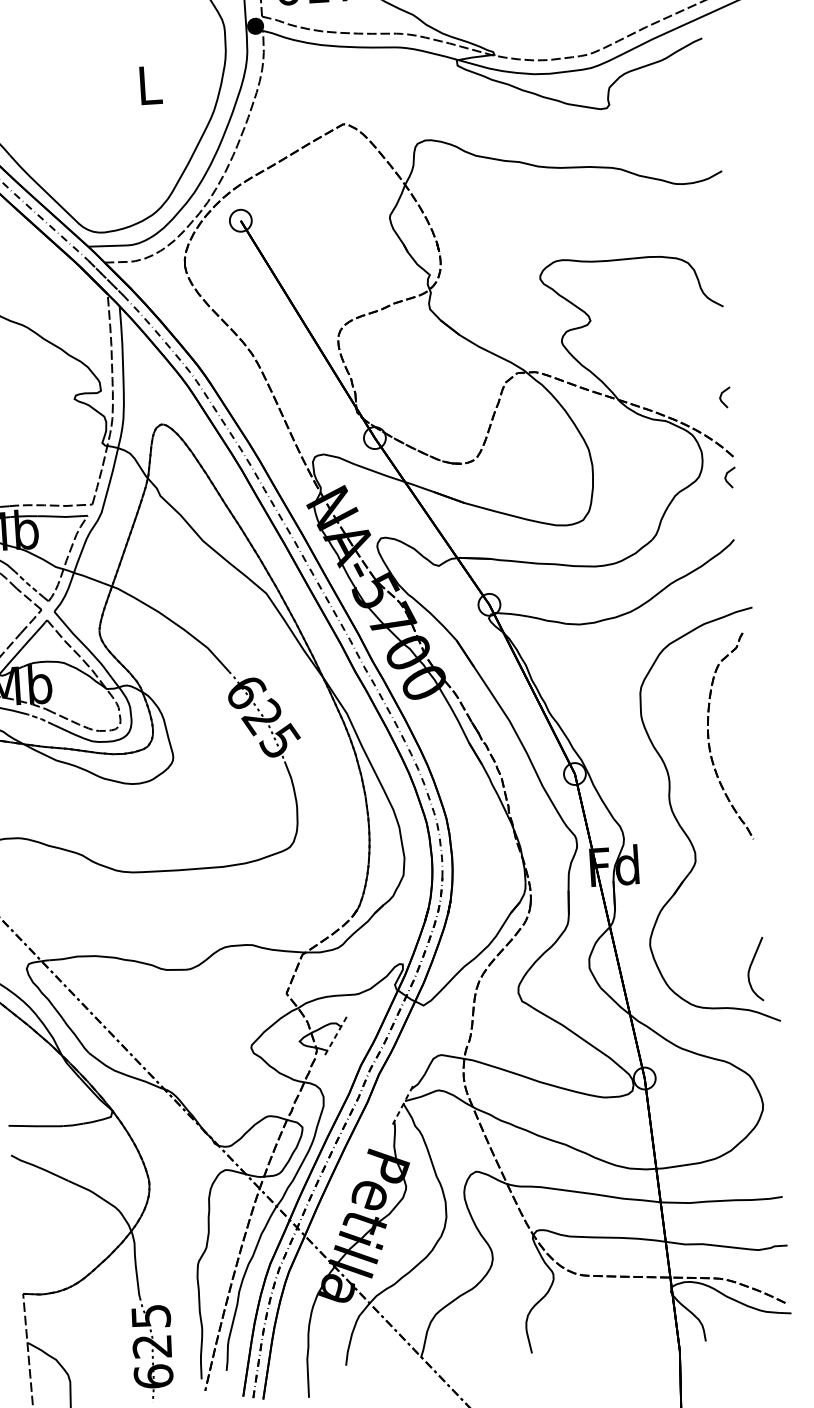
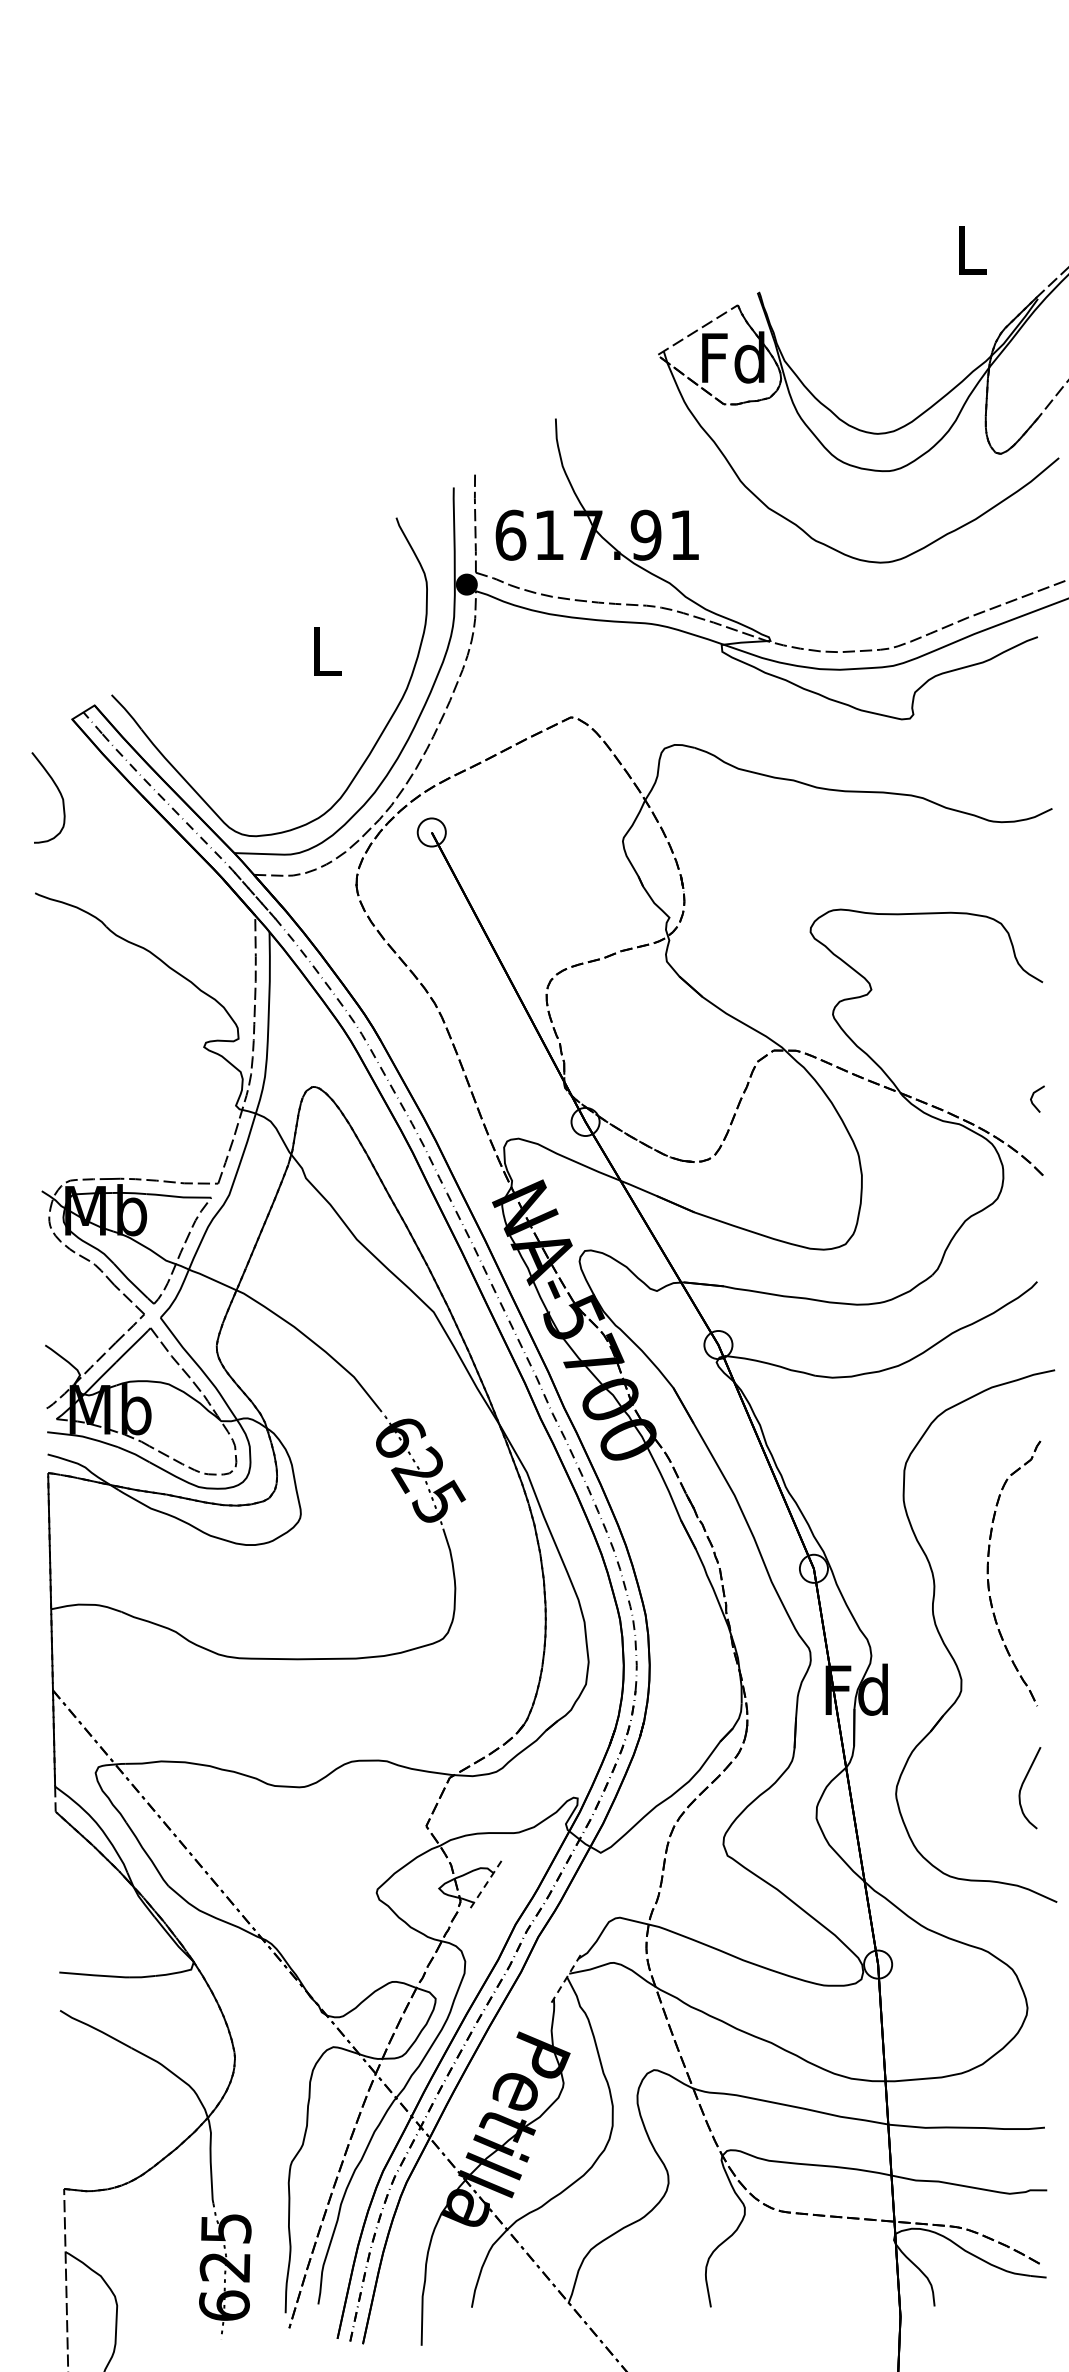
line: (727, 475) -> (1033, 1199), removed
line: (28, 584) -> (129, 1280), dashed -> solid
line: (40, 719) -> (134, 1454), dashed -> solid
part: (708, 738) -> (988, 1573), moved
curve: (750, 969) -> (1022, 1787), moved

